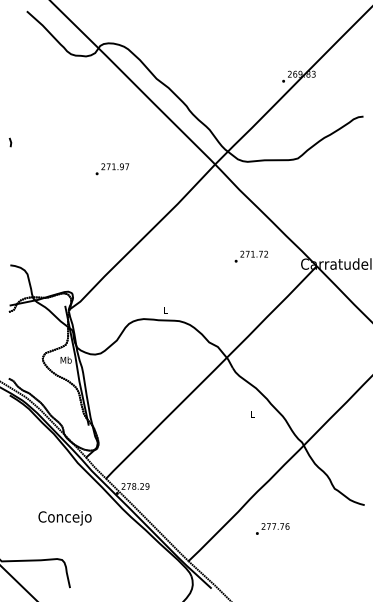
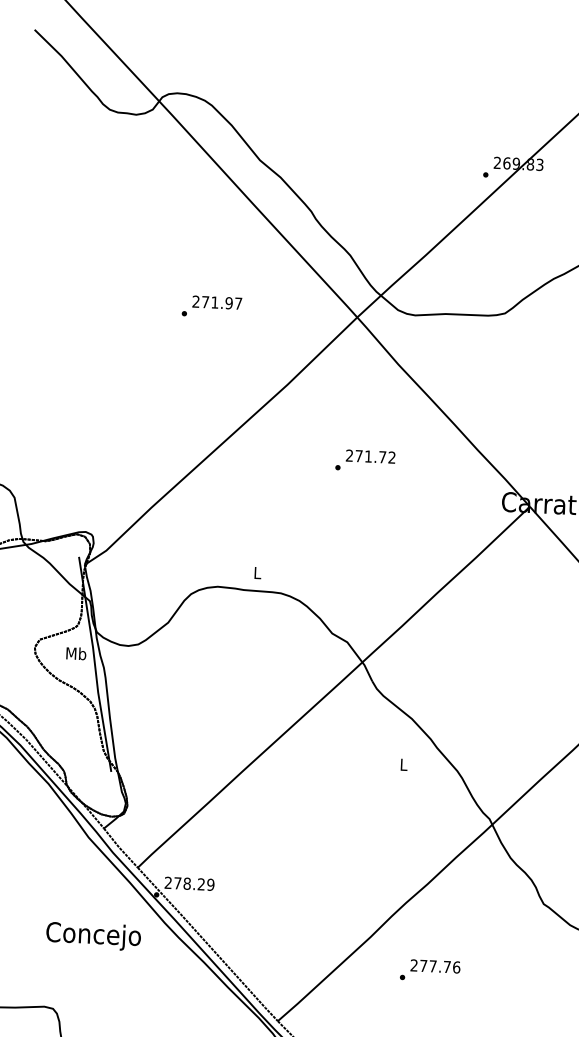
text: (112, 169) -> (212, 307), moved
text: (250, 256) -> (363, 460), moved
text: (64, 518) -> (92, 936), moved

